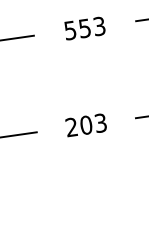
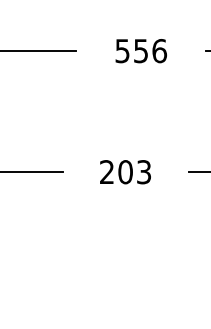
text: (99, 26) -> (159, 51), 553 -> 556

